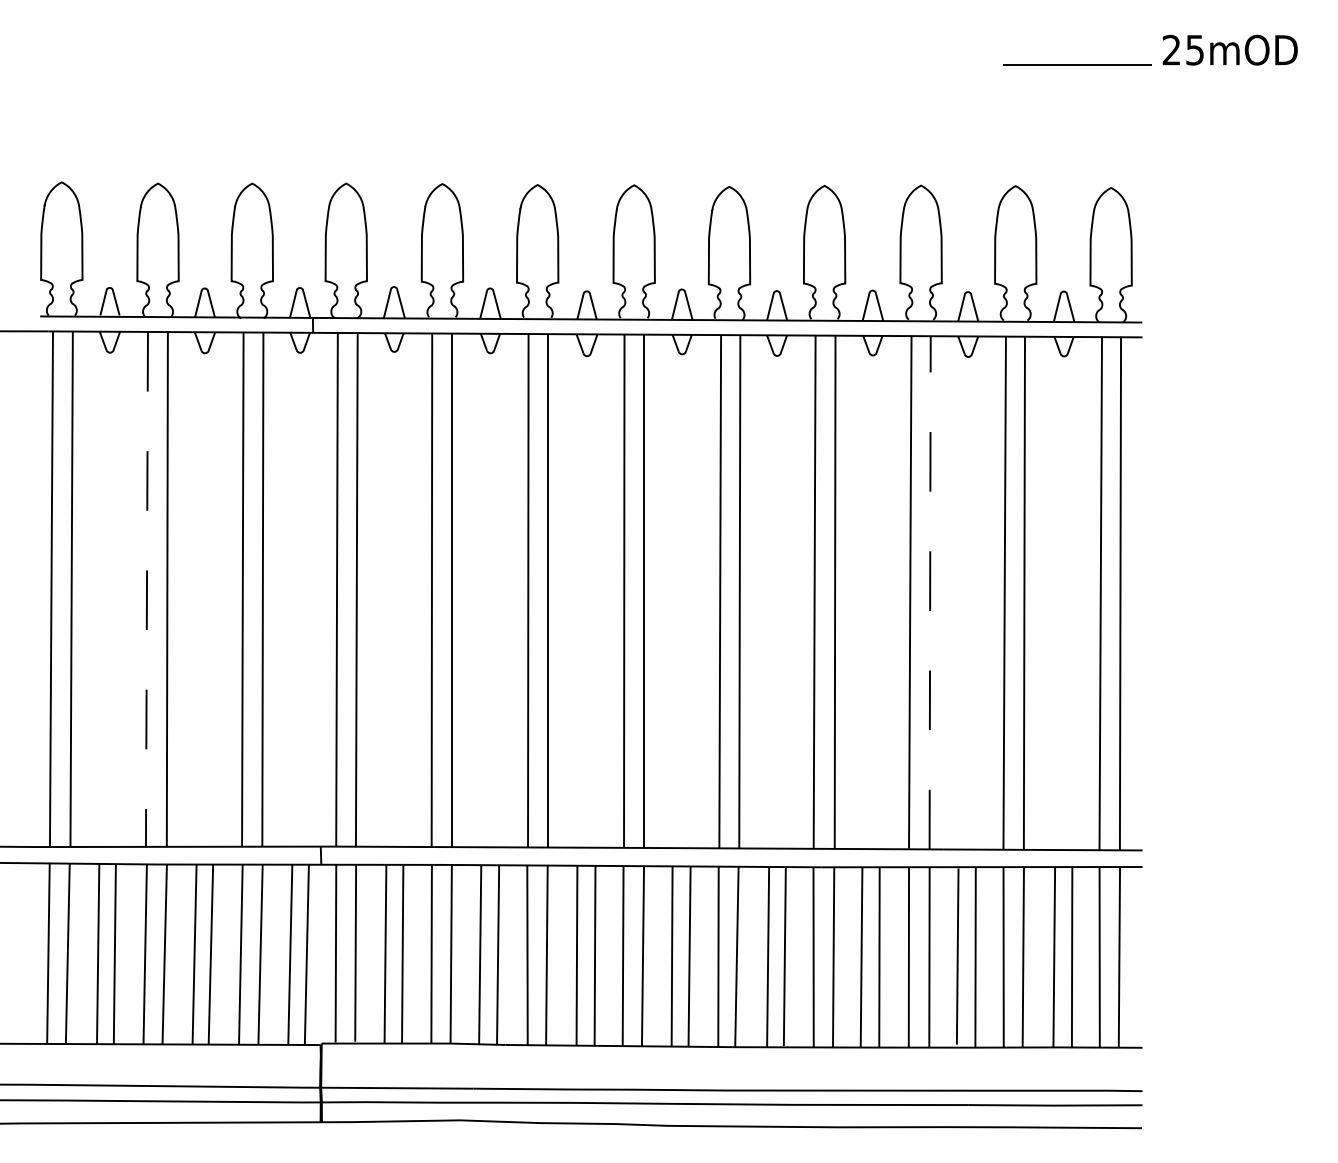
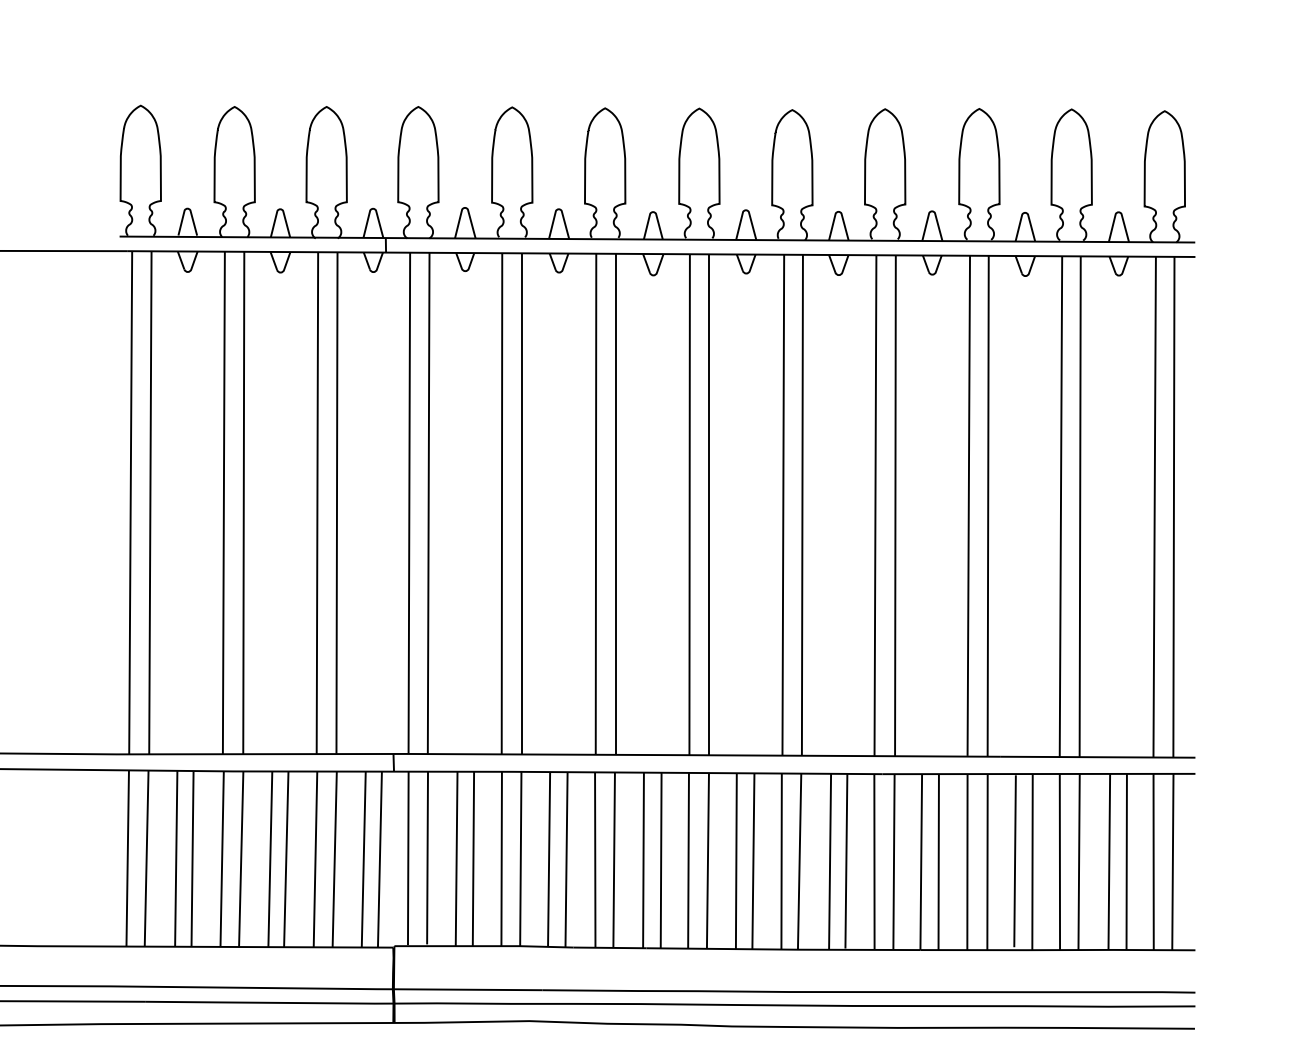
line: (146, 589) -> (223, 503), dashed -> solid
line: (930, 592) -> (988, 505), dashed -> solid

